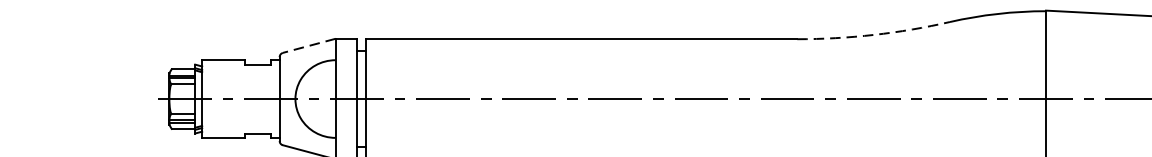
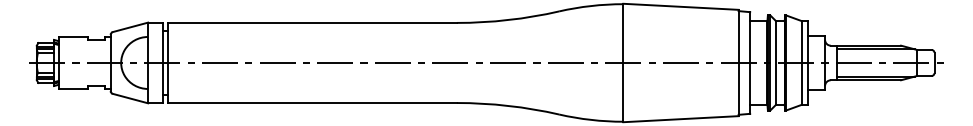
arc: (874, 35) -> (508, 20), dashed -> solid
line: (307, 46) -> (129, 27), dashed -> solid

